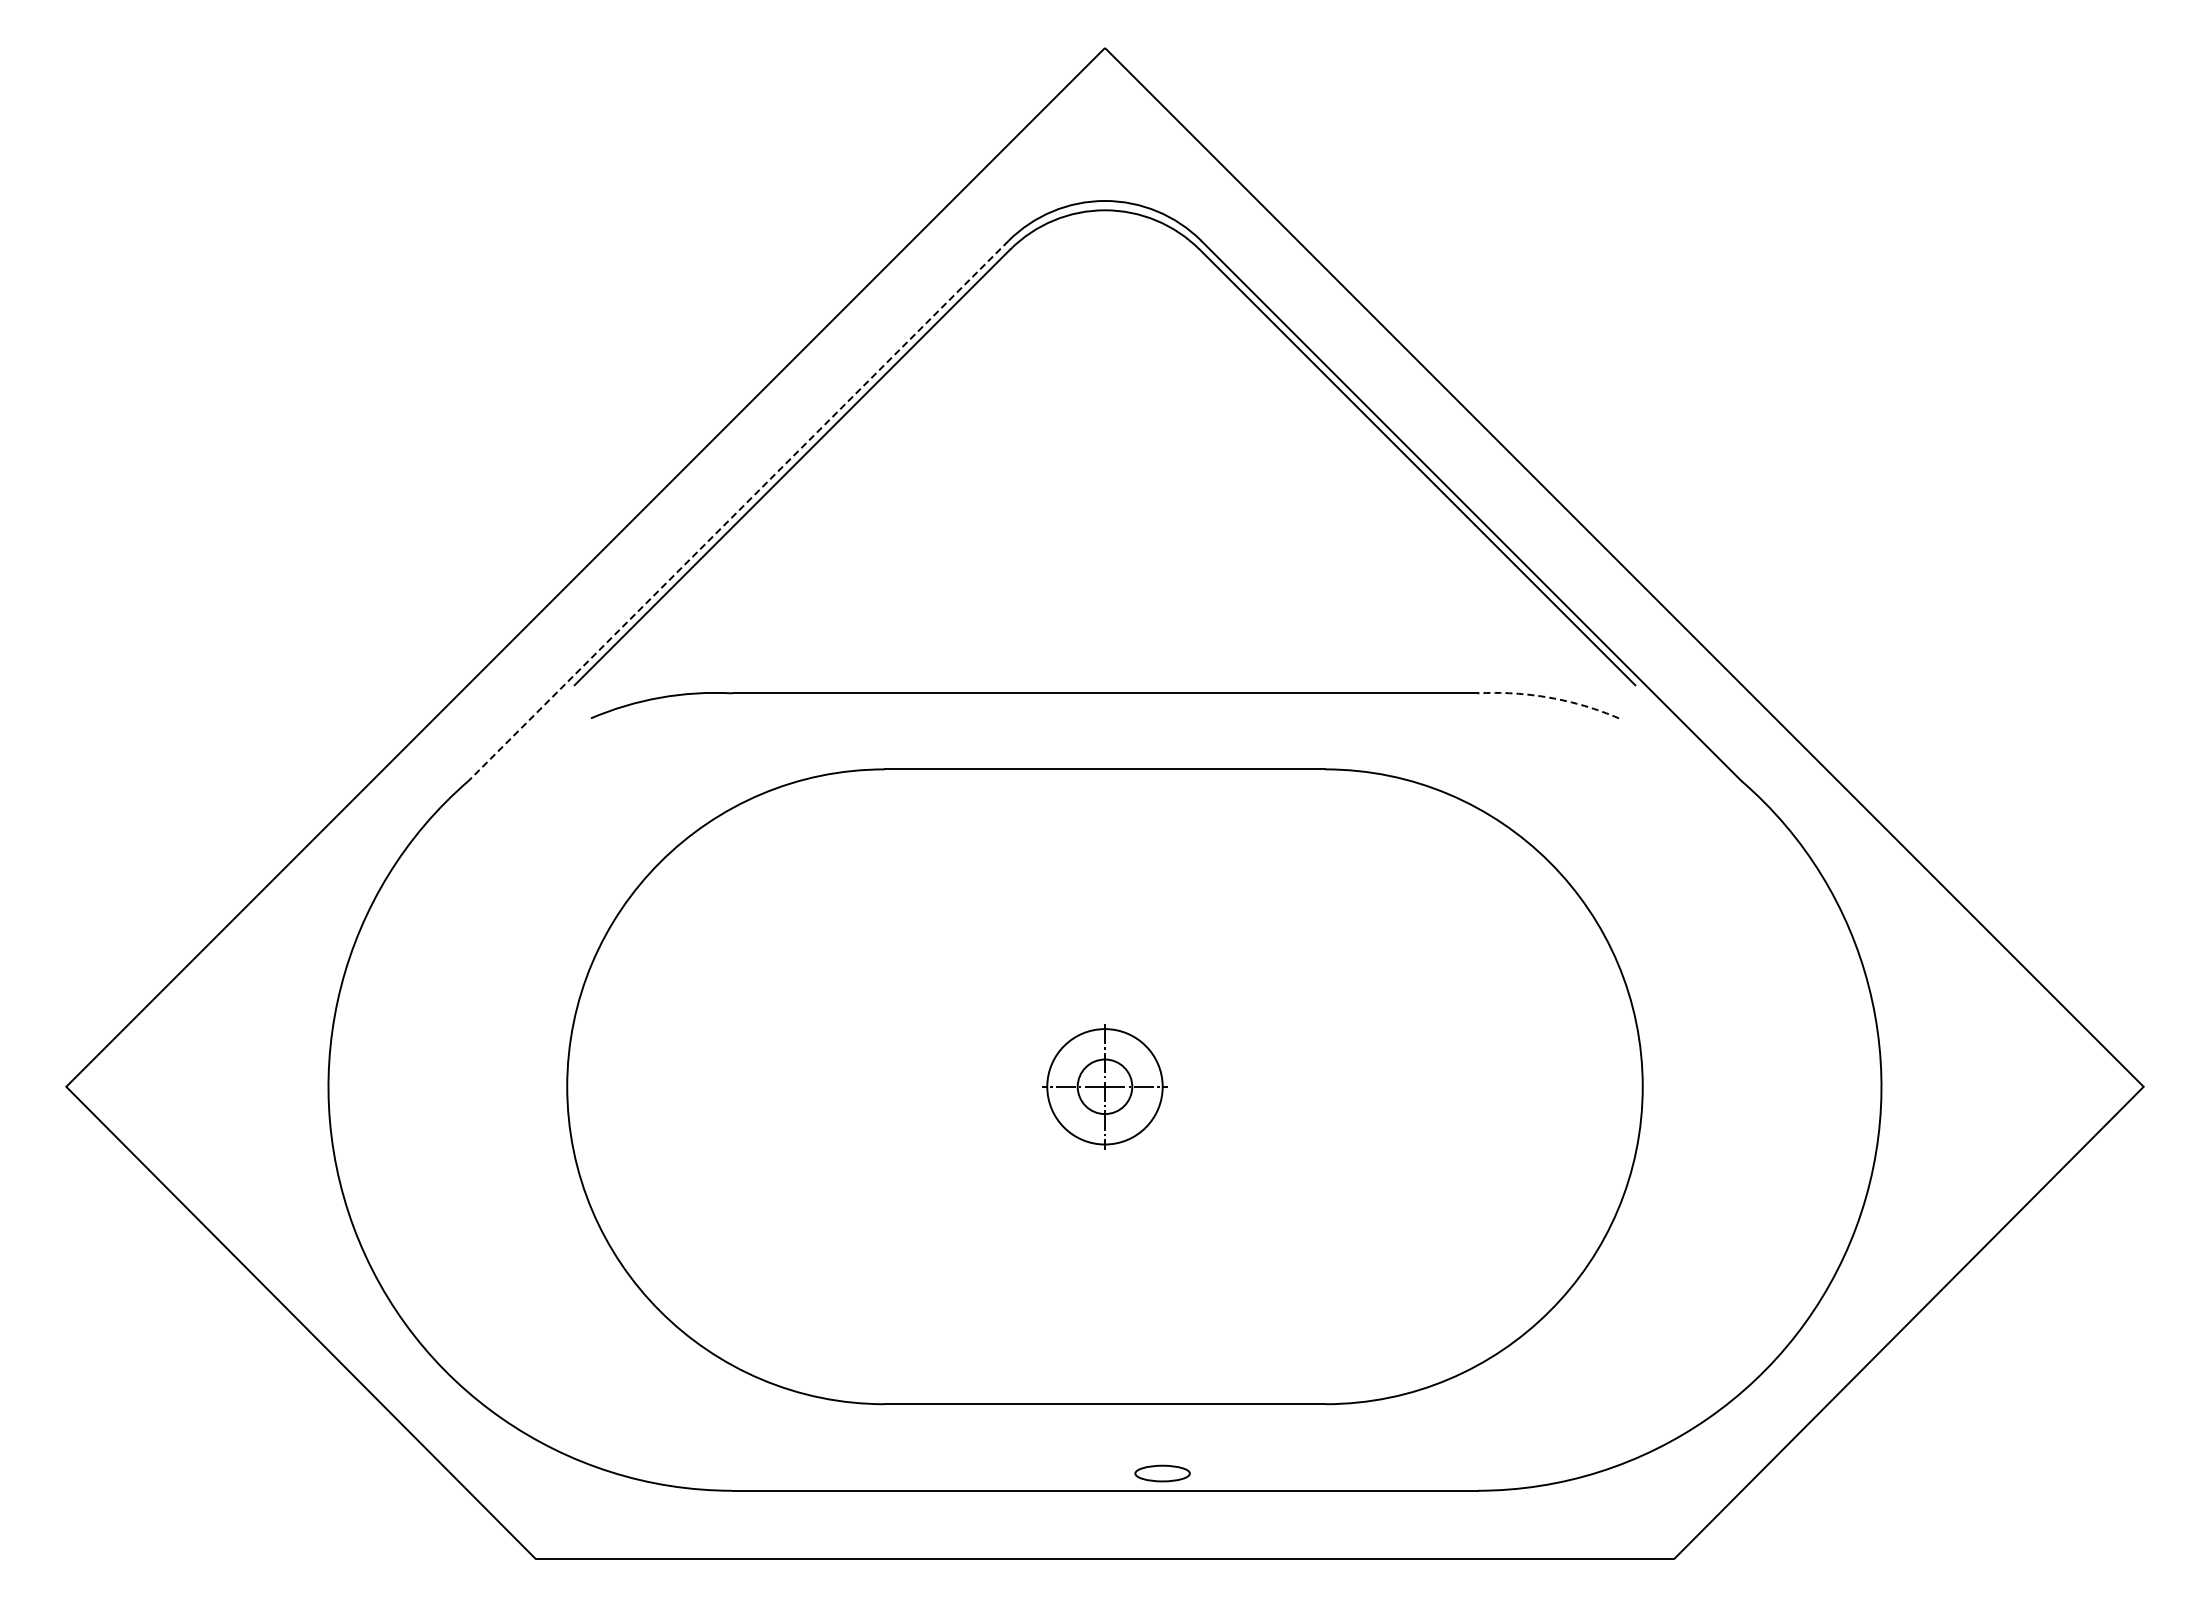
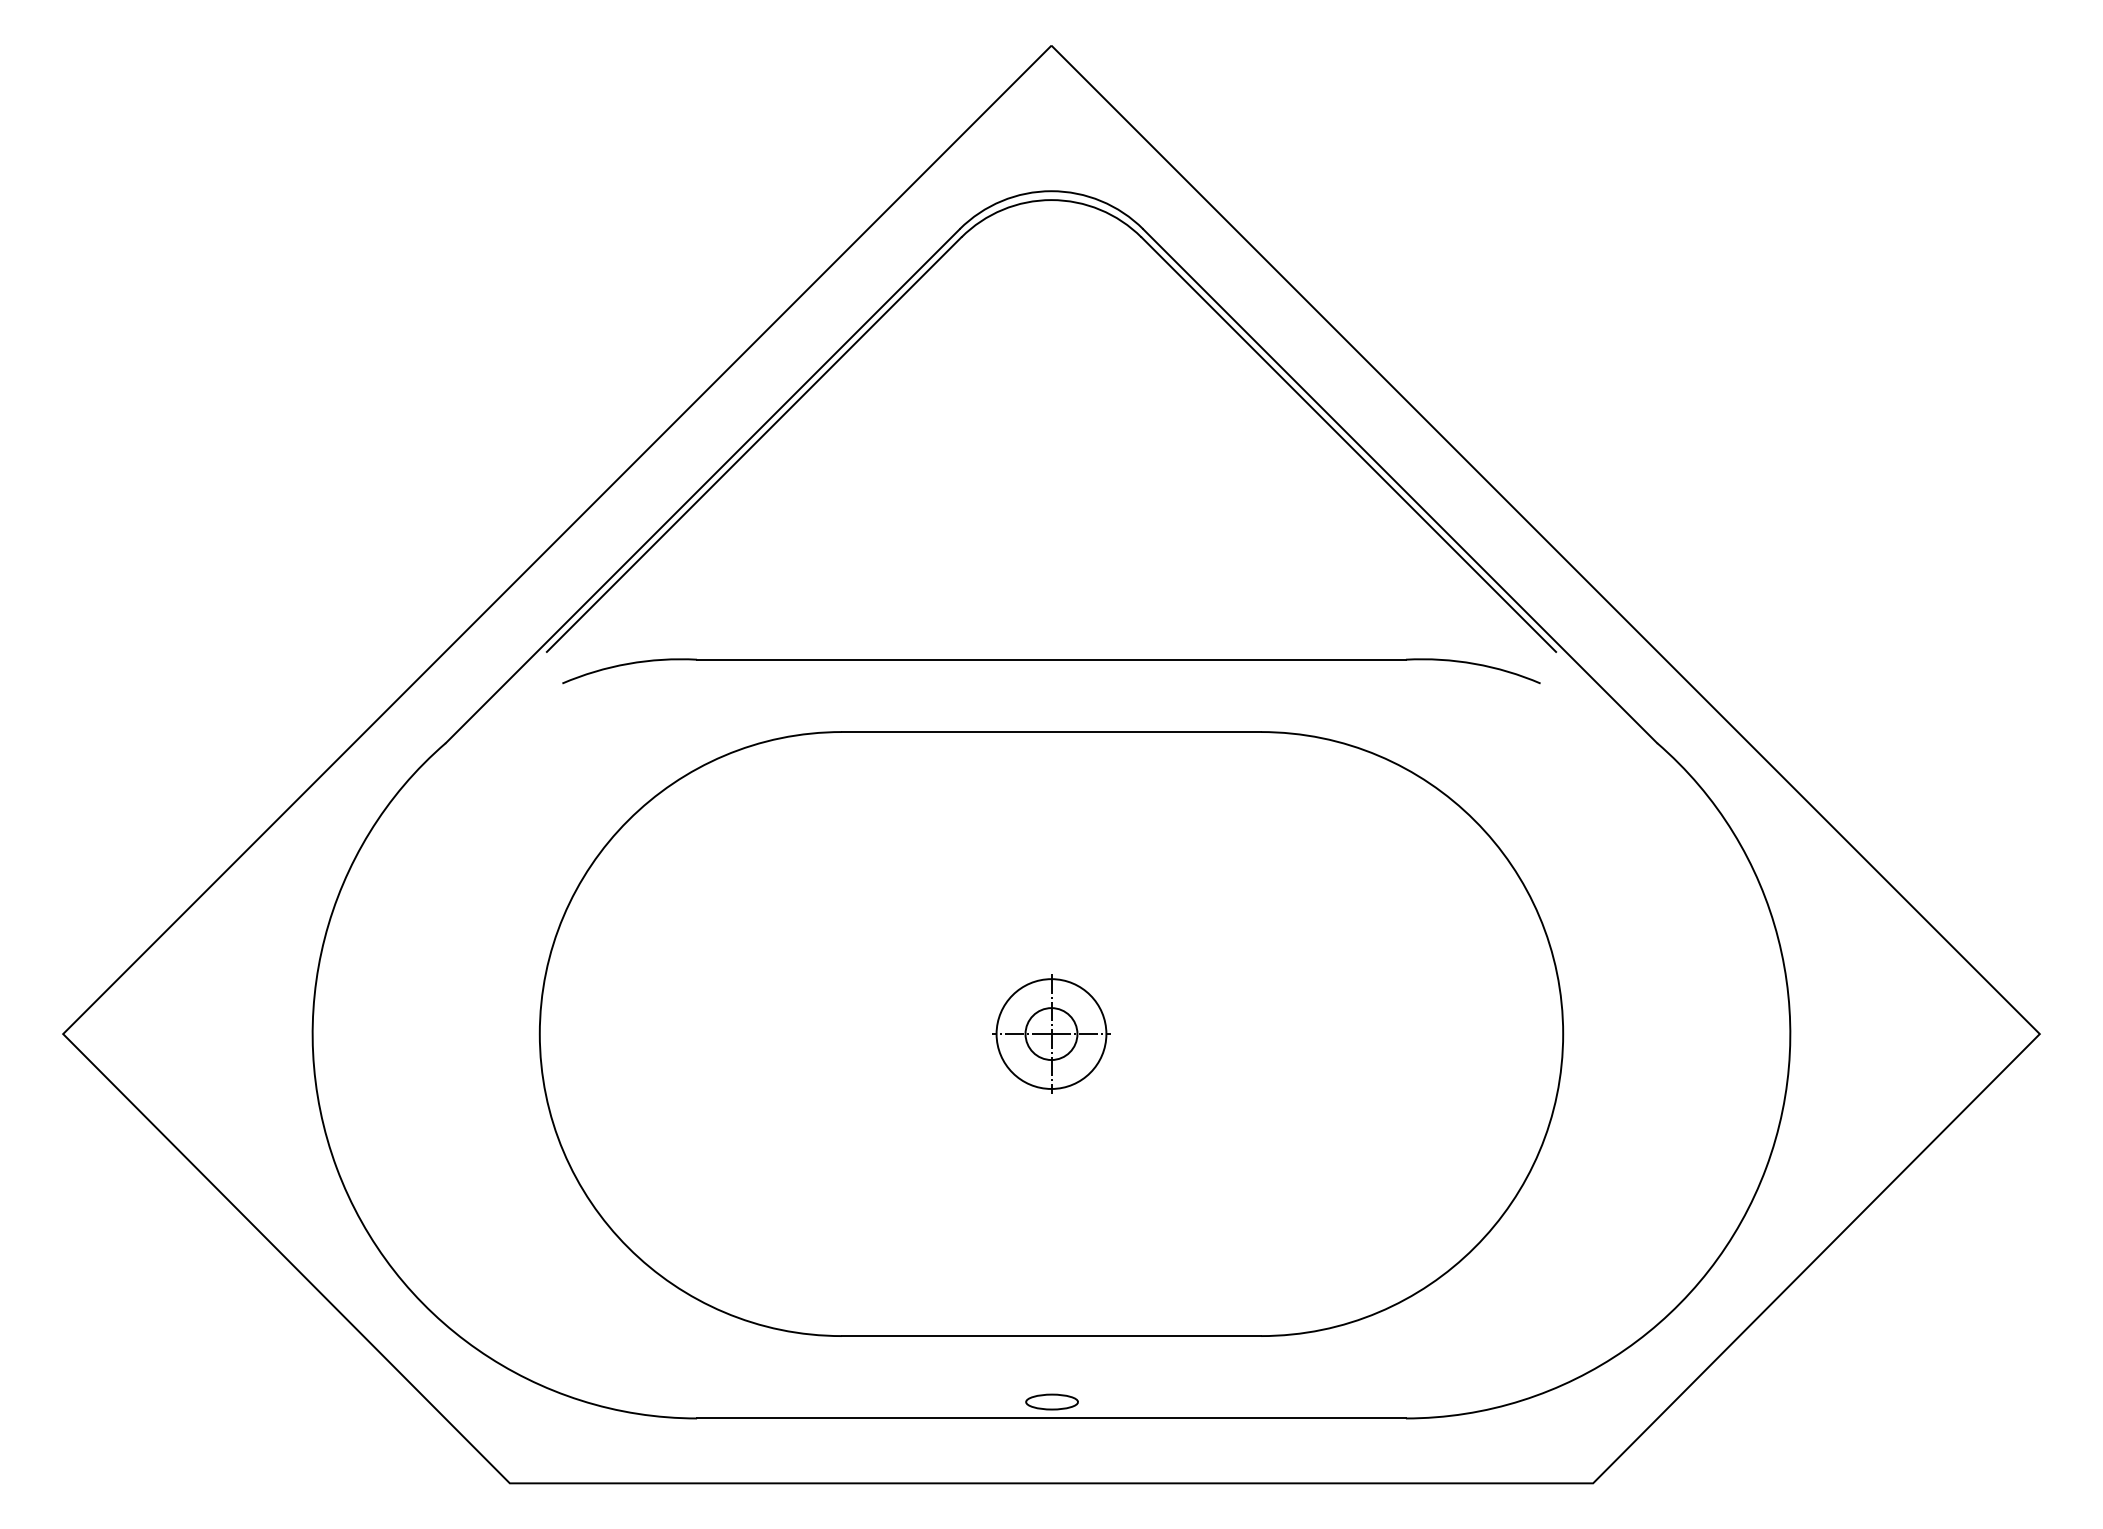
line: (738, 511) -> (702, 486), dashed -> solid
arc: (1549, 697) -> (1474, 663), dashed -> solid
part: (1162, 1473) -> (1051, 1402), moved

